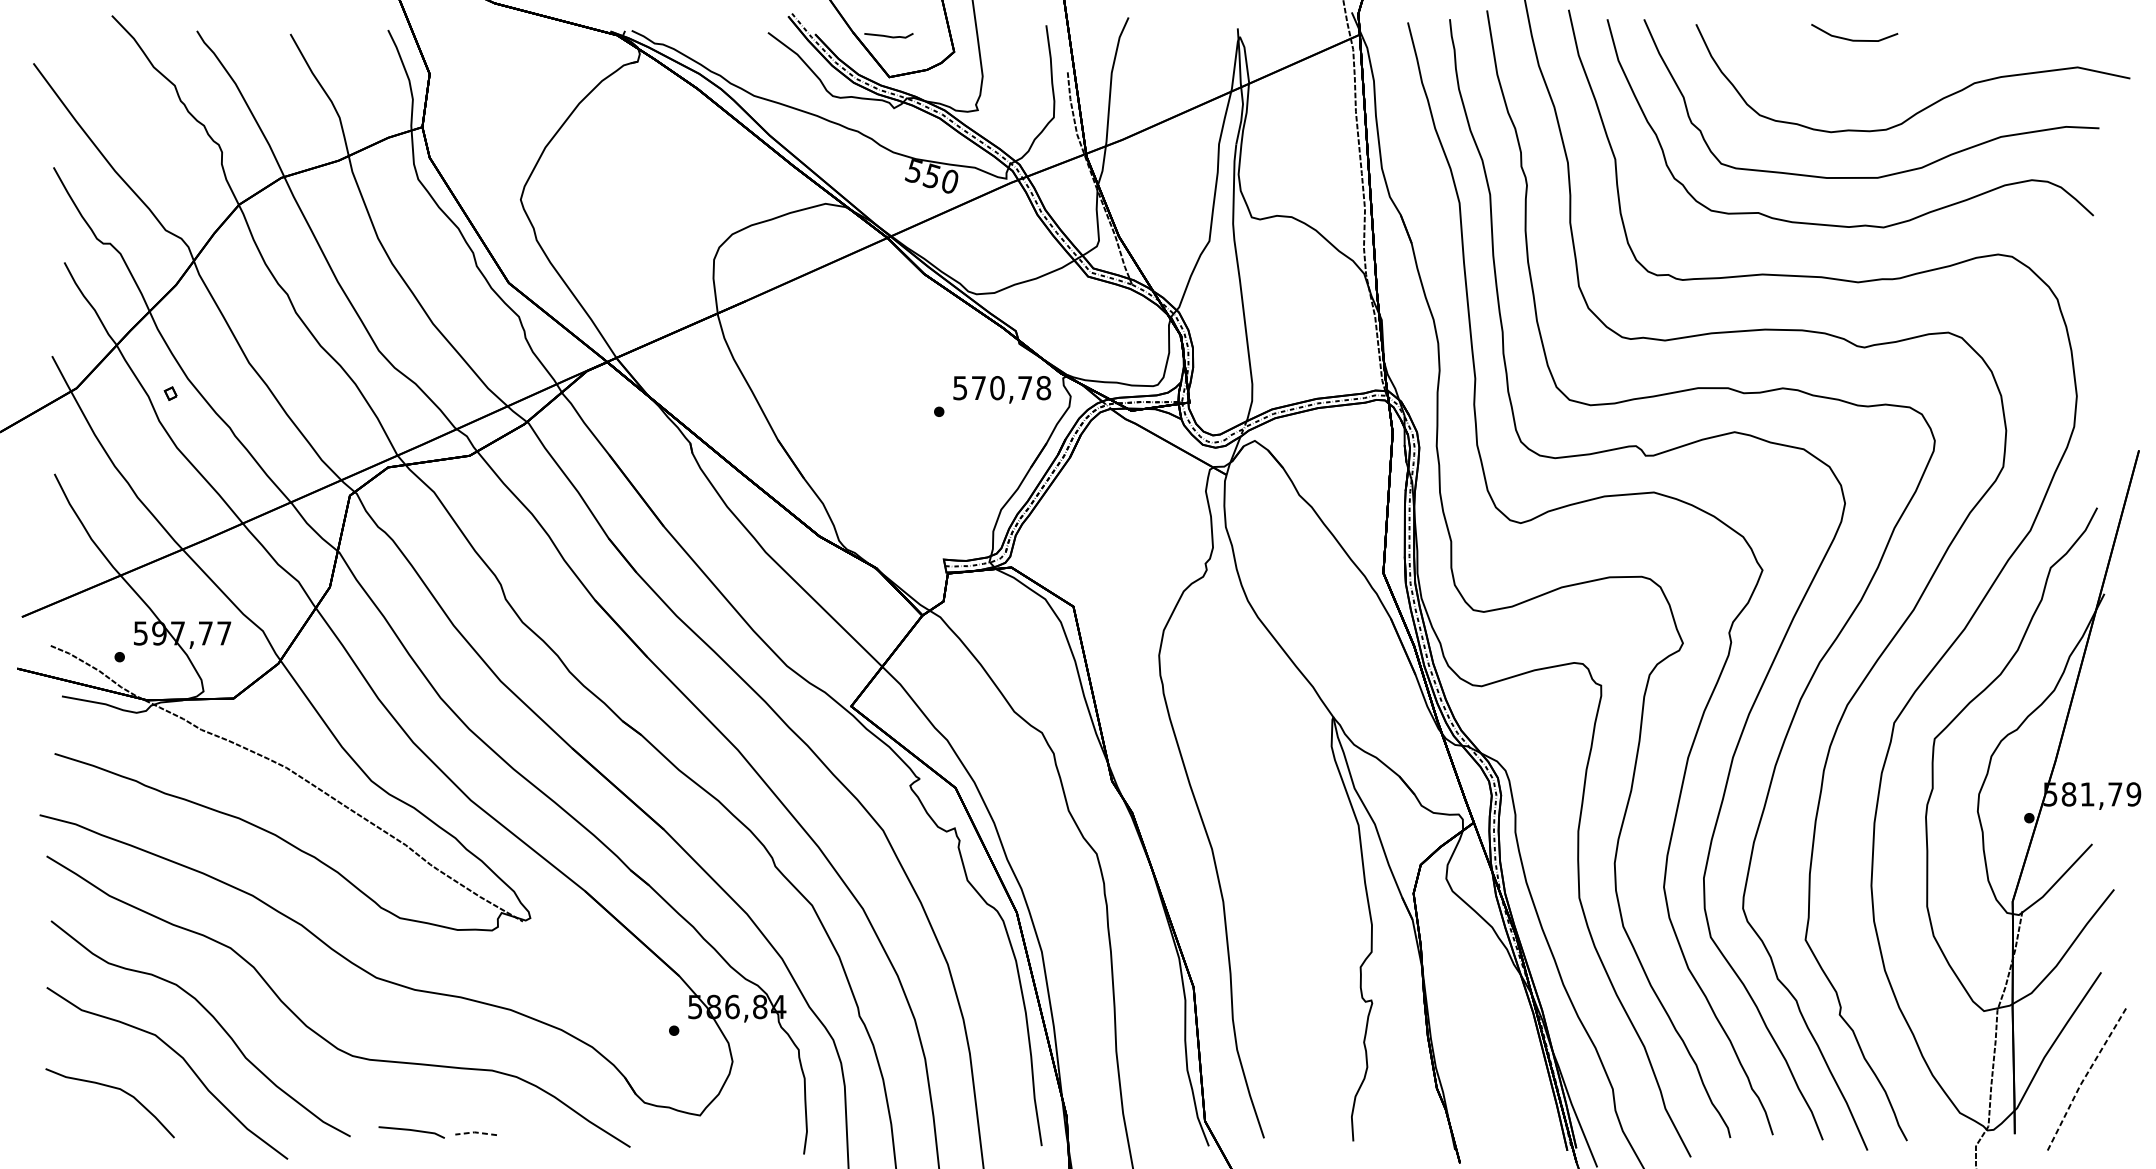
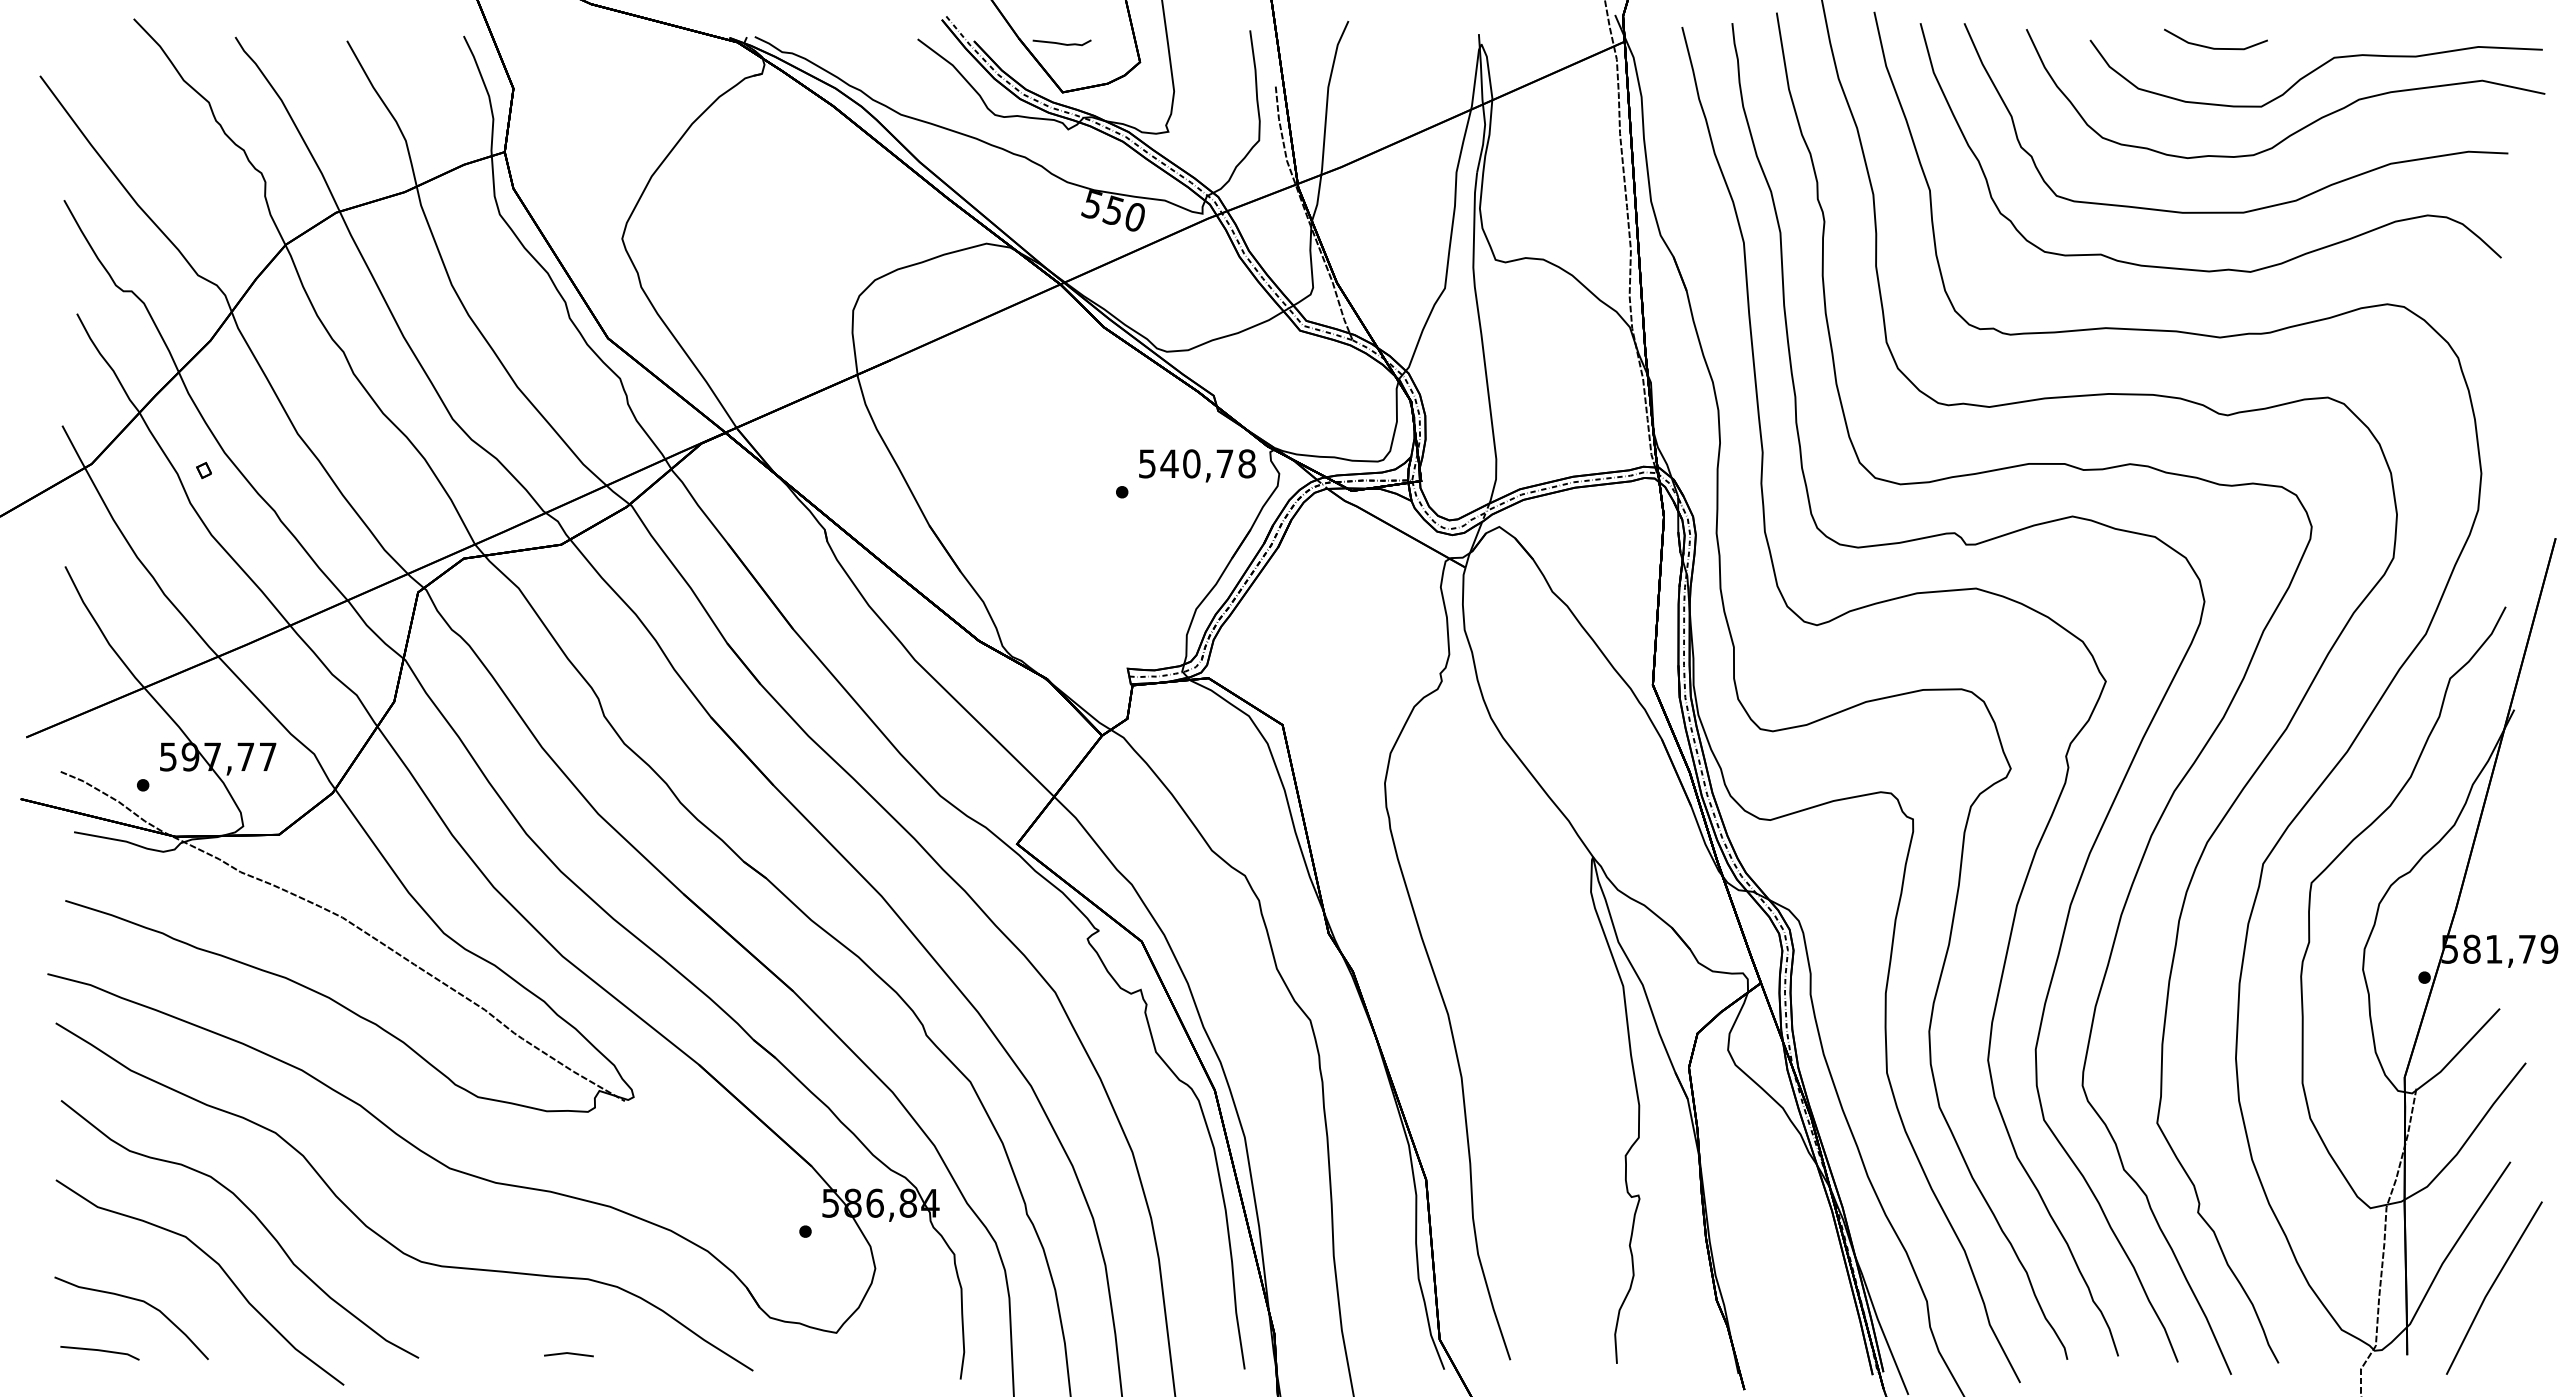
curve: (1937, 59) -> (2314, 71), added
text: (978, 387) -> (1169, 463), 570,78 -> 540,78
line: (2085, 1076) -> (2491, 1286), dashed -> solid
line: (411, 1131) -> (99, 1351), moved
line: (475, 1132) -> (568, 1353), dashed -> solid

